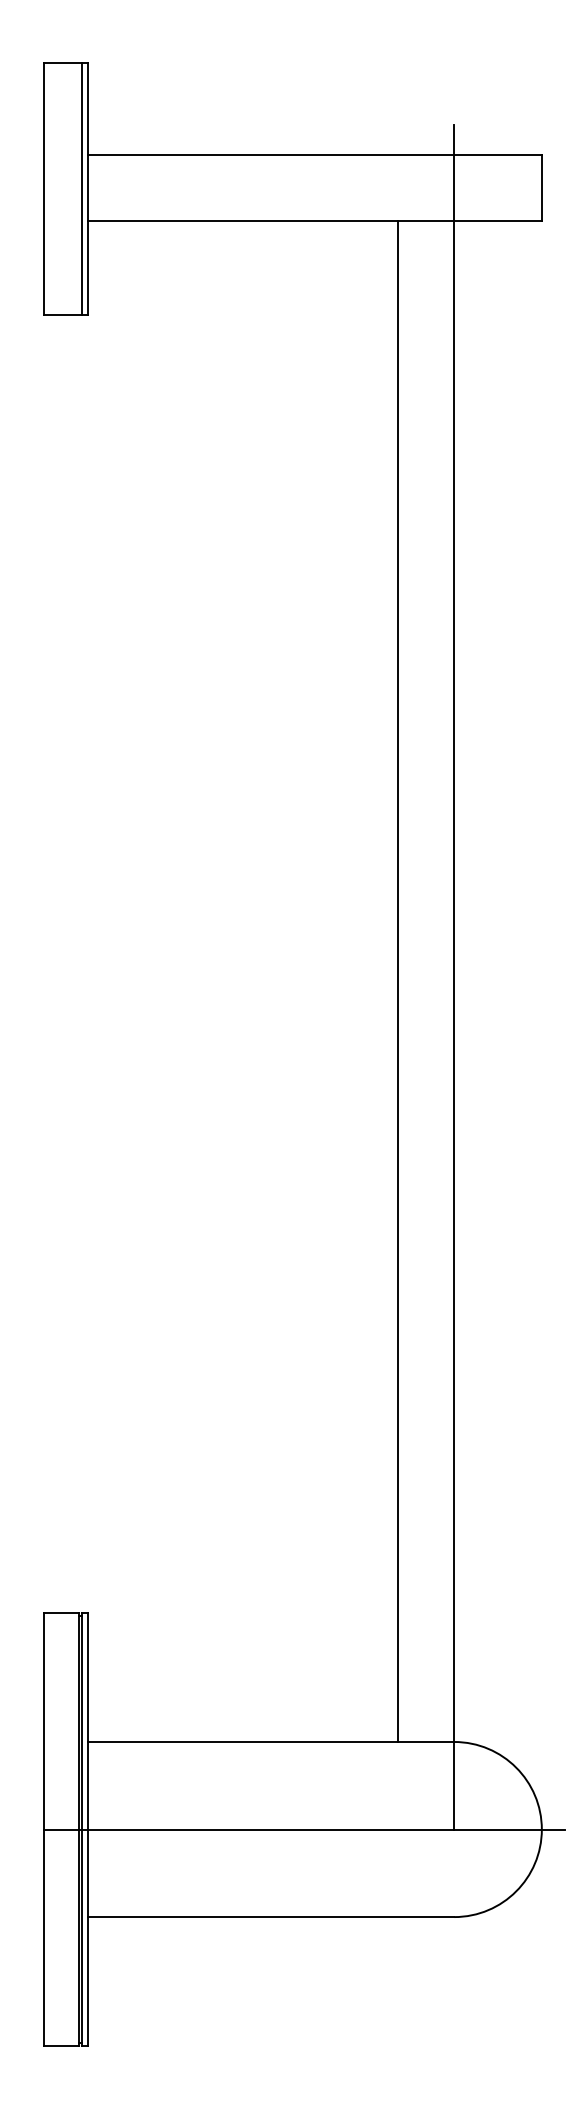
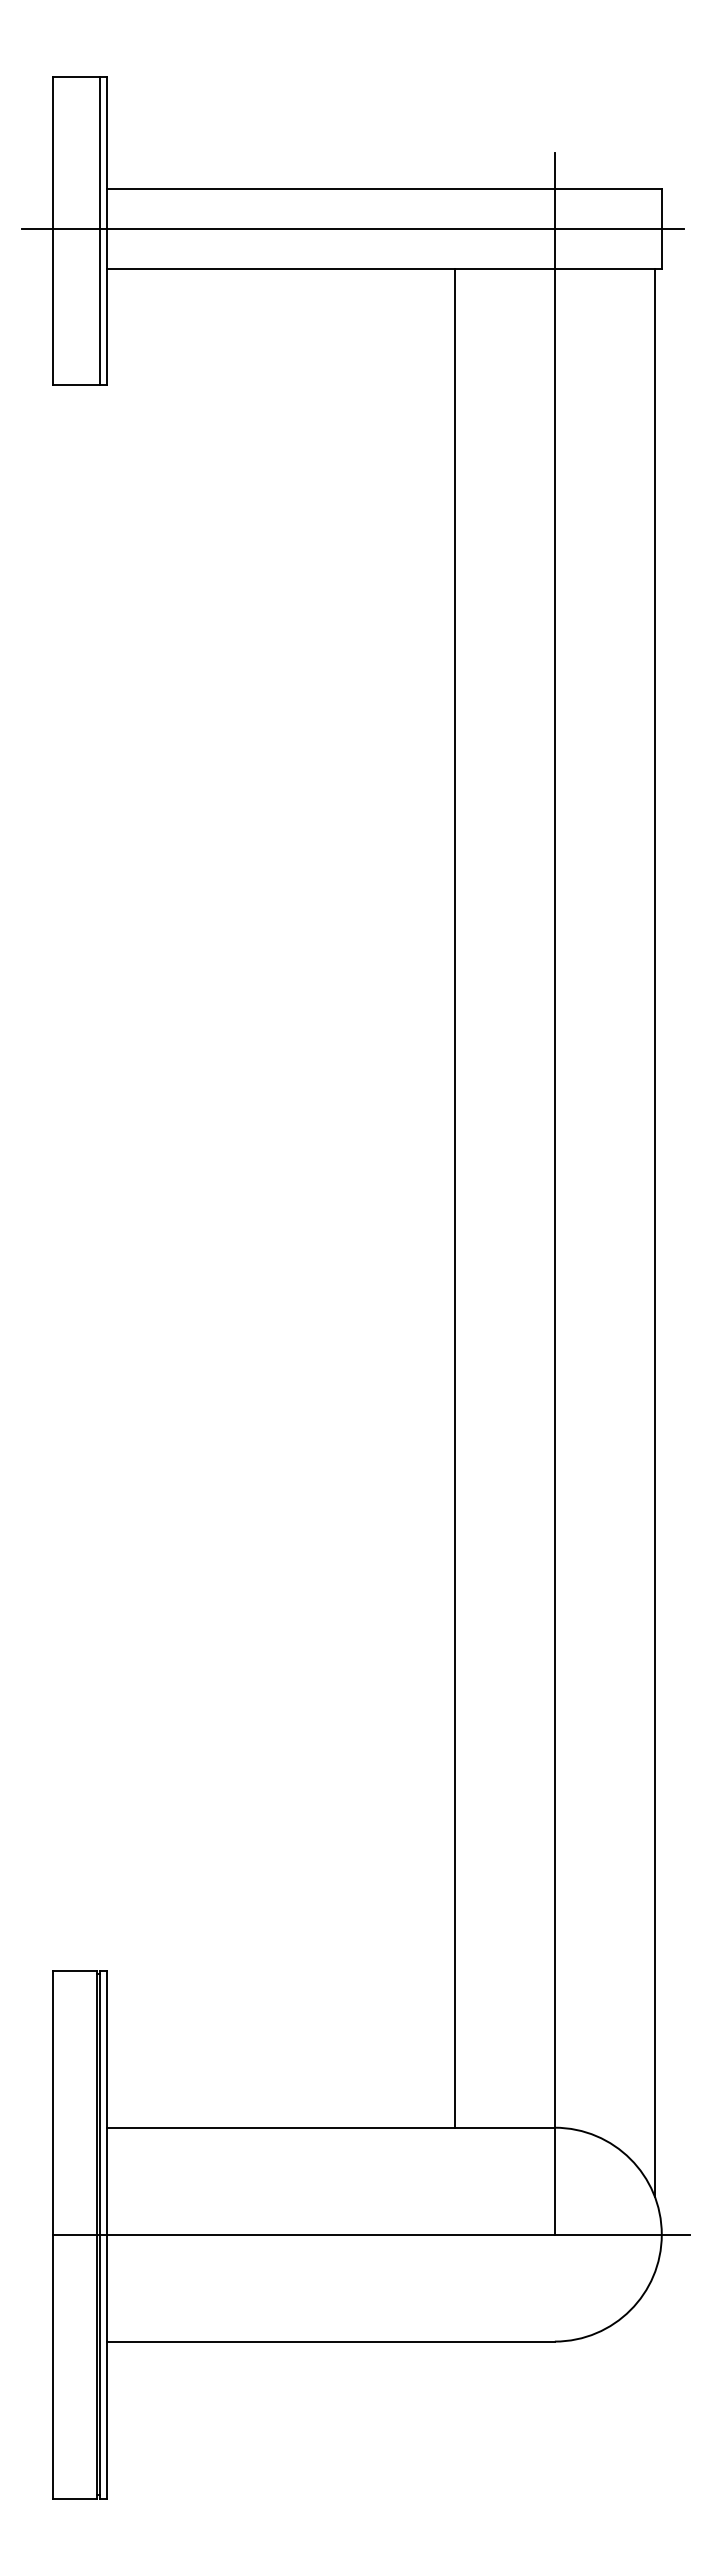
line: (288, 187) -> (352, 229), added
line: (397, 981) -> (454, 1198), moved
line: (536, 1009) -> (655, 1233), added

